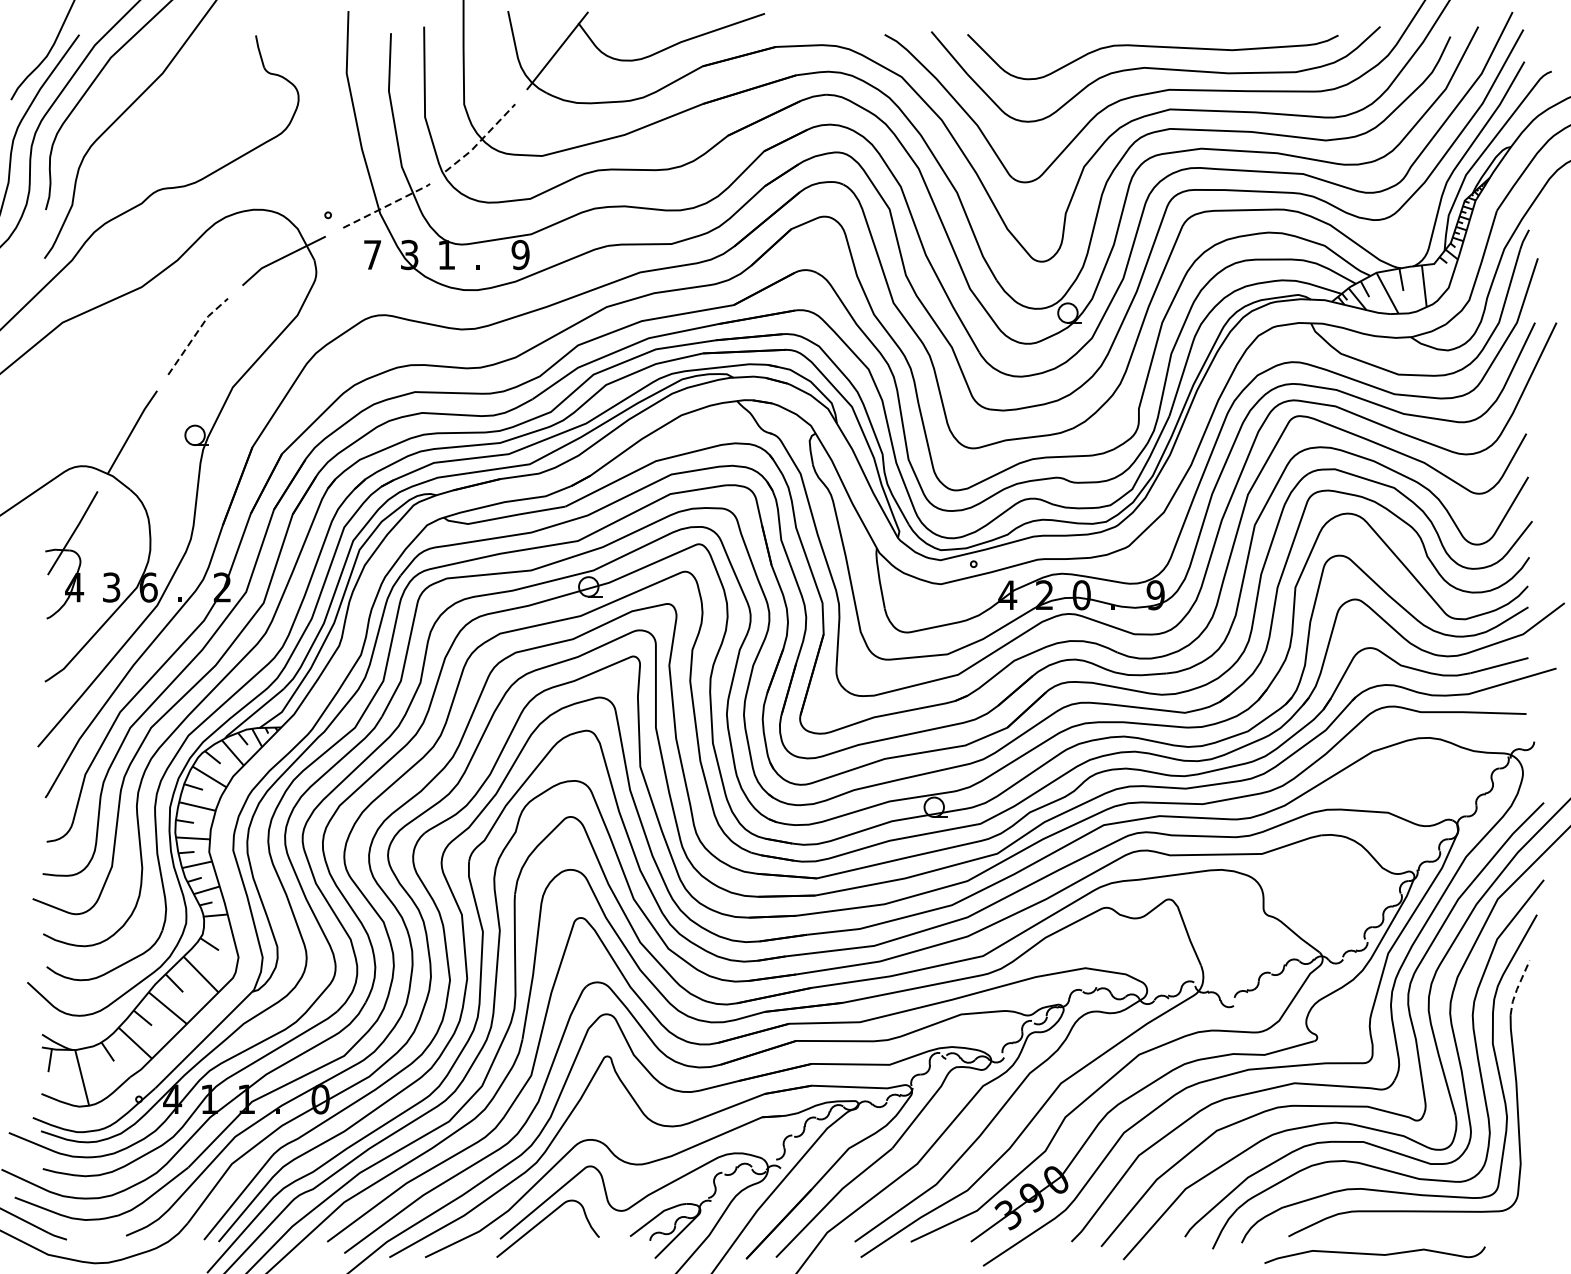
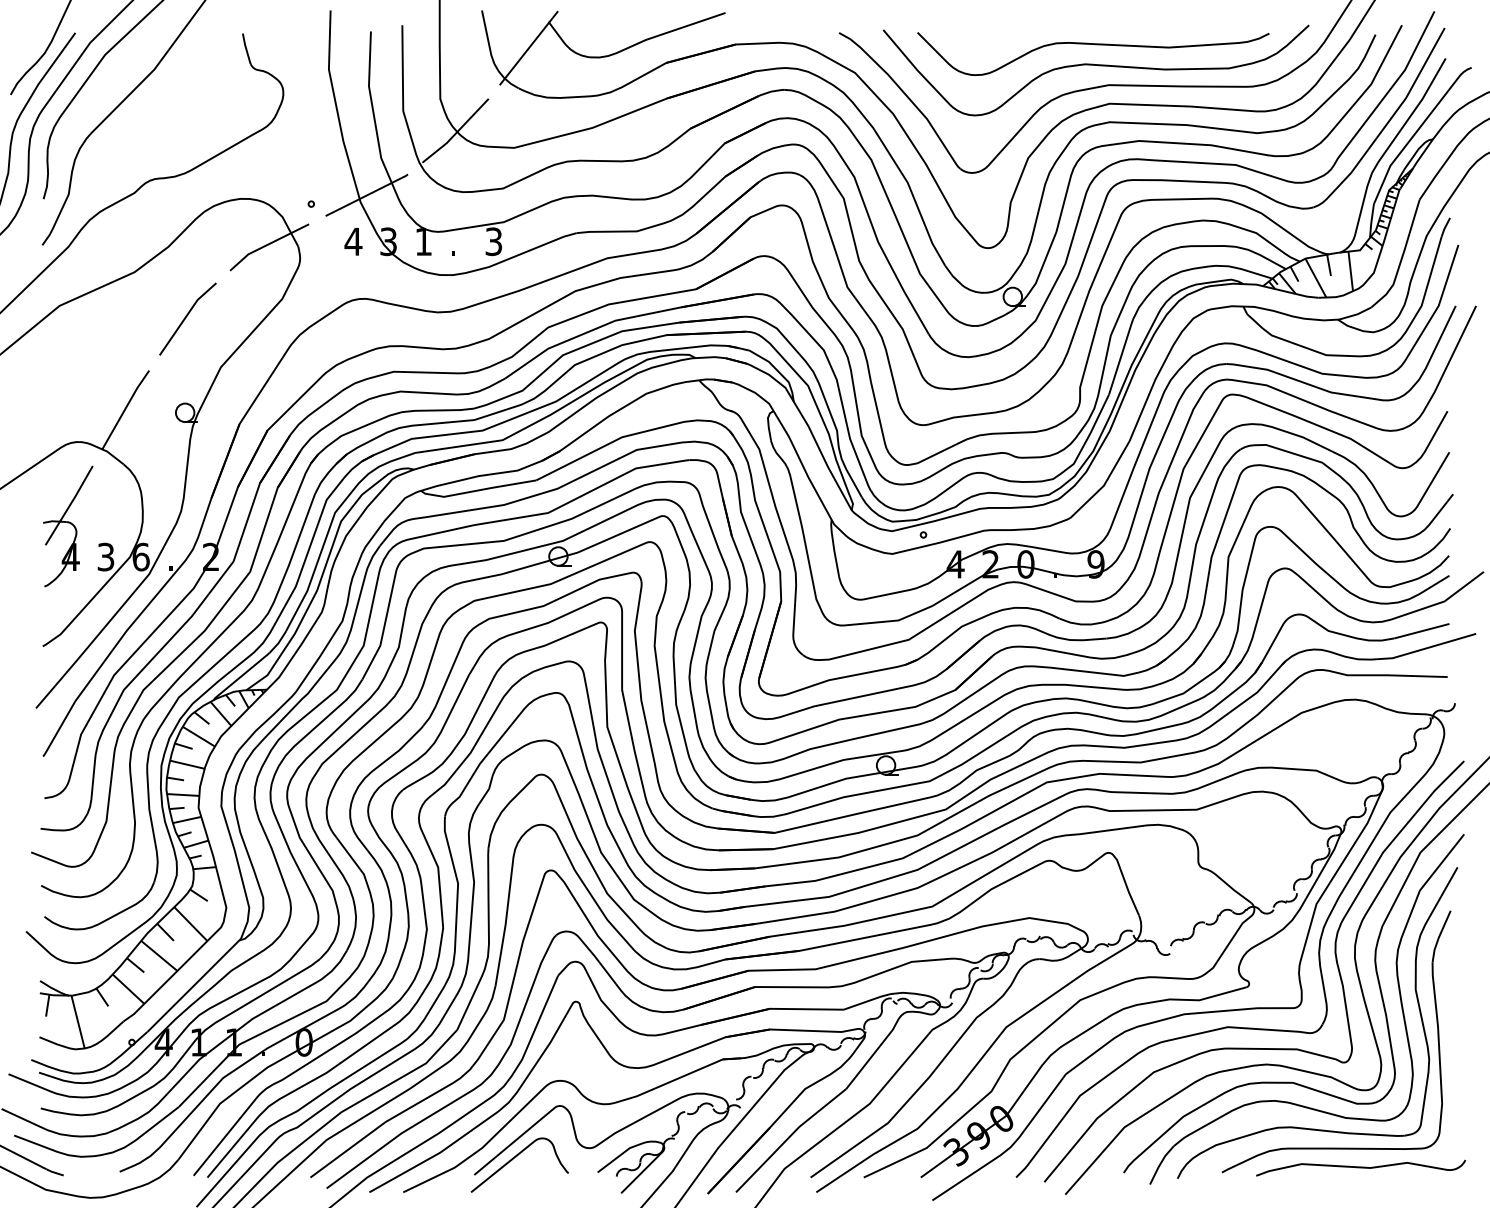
line: (481, 139) -> (456, 132), dashed -> solid
line: (386, 206) -> (366, 195), dashed -> solid
text: (372, 254) -> (353, 241), 7 -> 4
text: (520, 254) -> (493, 241), 9 -> 3
line: (196, 333) -> (186, 316), dashed -> solid
line: (1517, 988) -> (1439, 937), dashed -> solid
curve: (1375, 1254) -> (1361, 1167), moved

